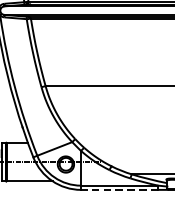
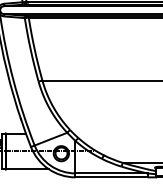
line: (119, 190) -> (111, 177), dashed -> solid

